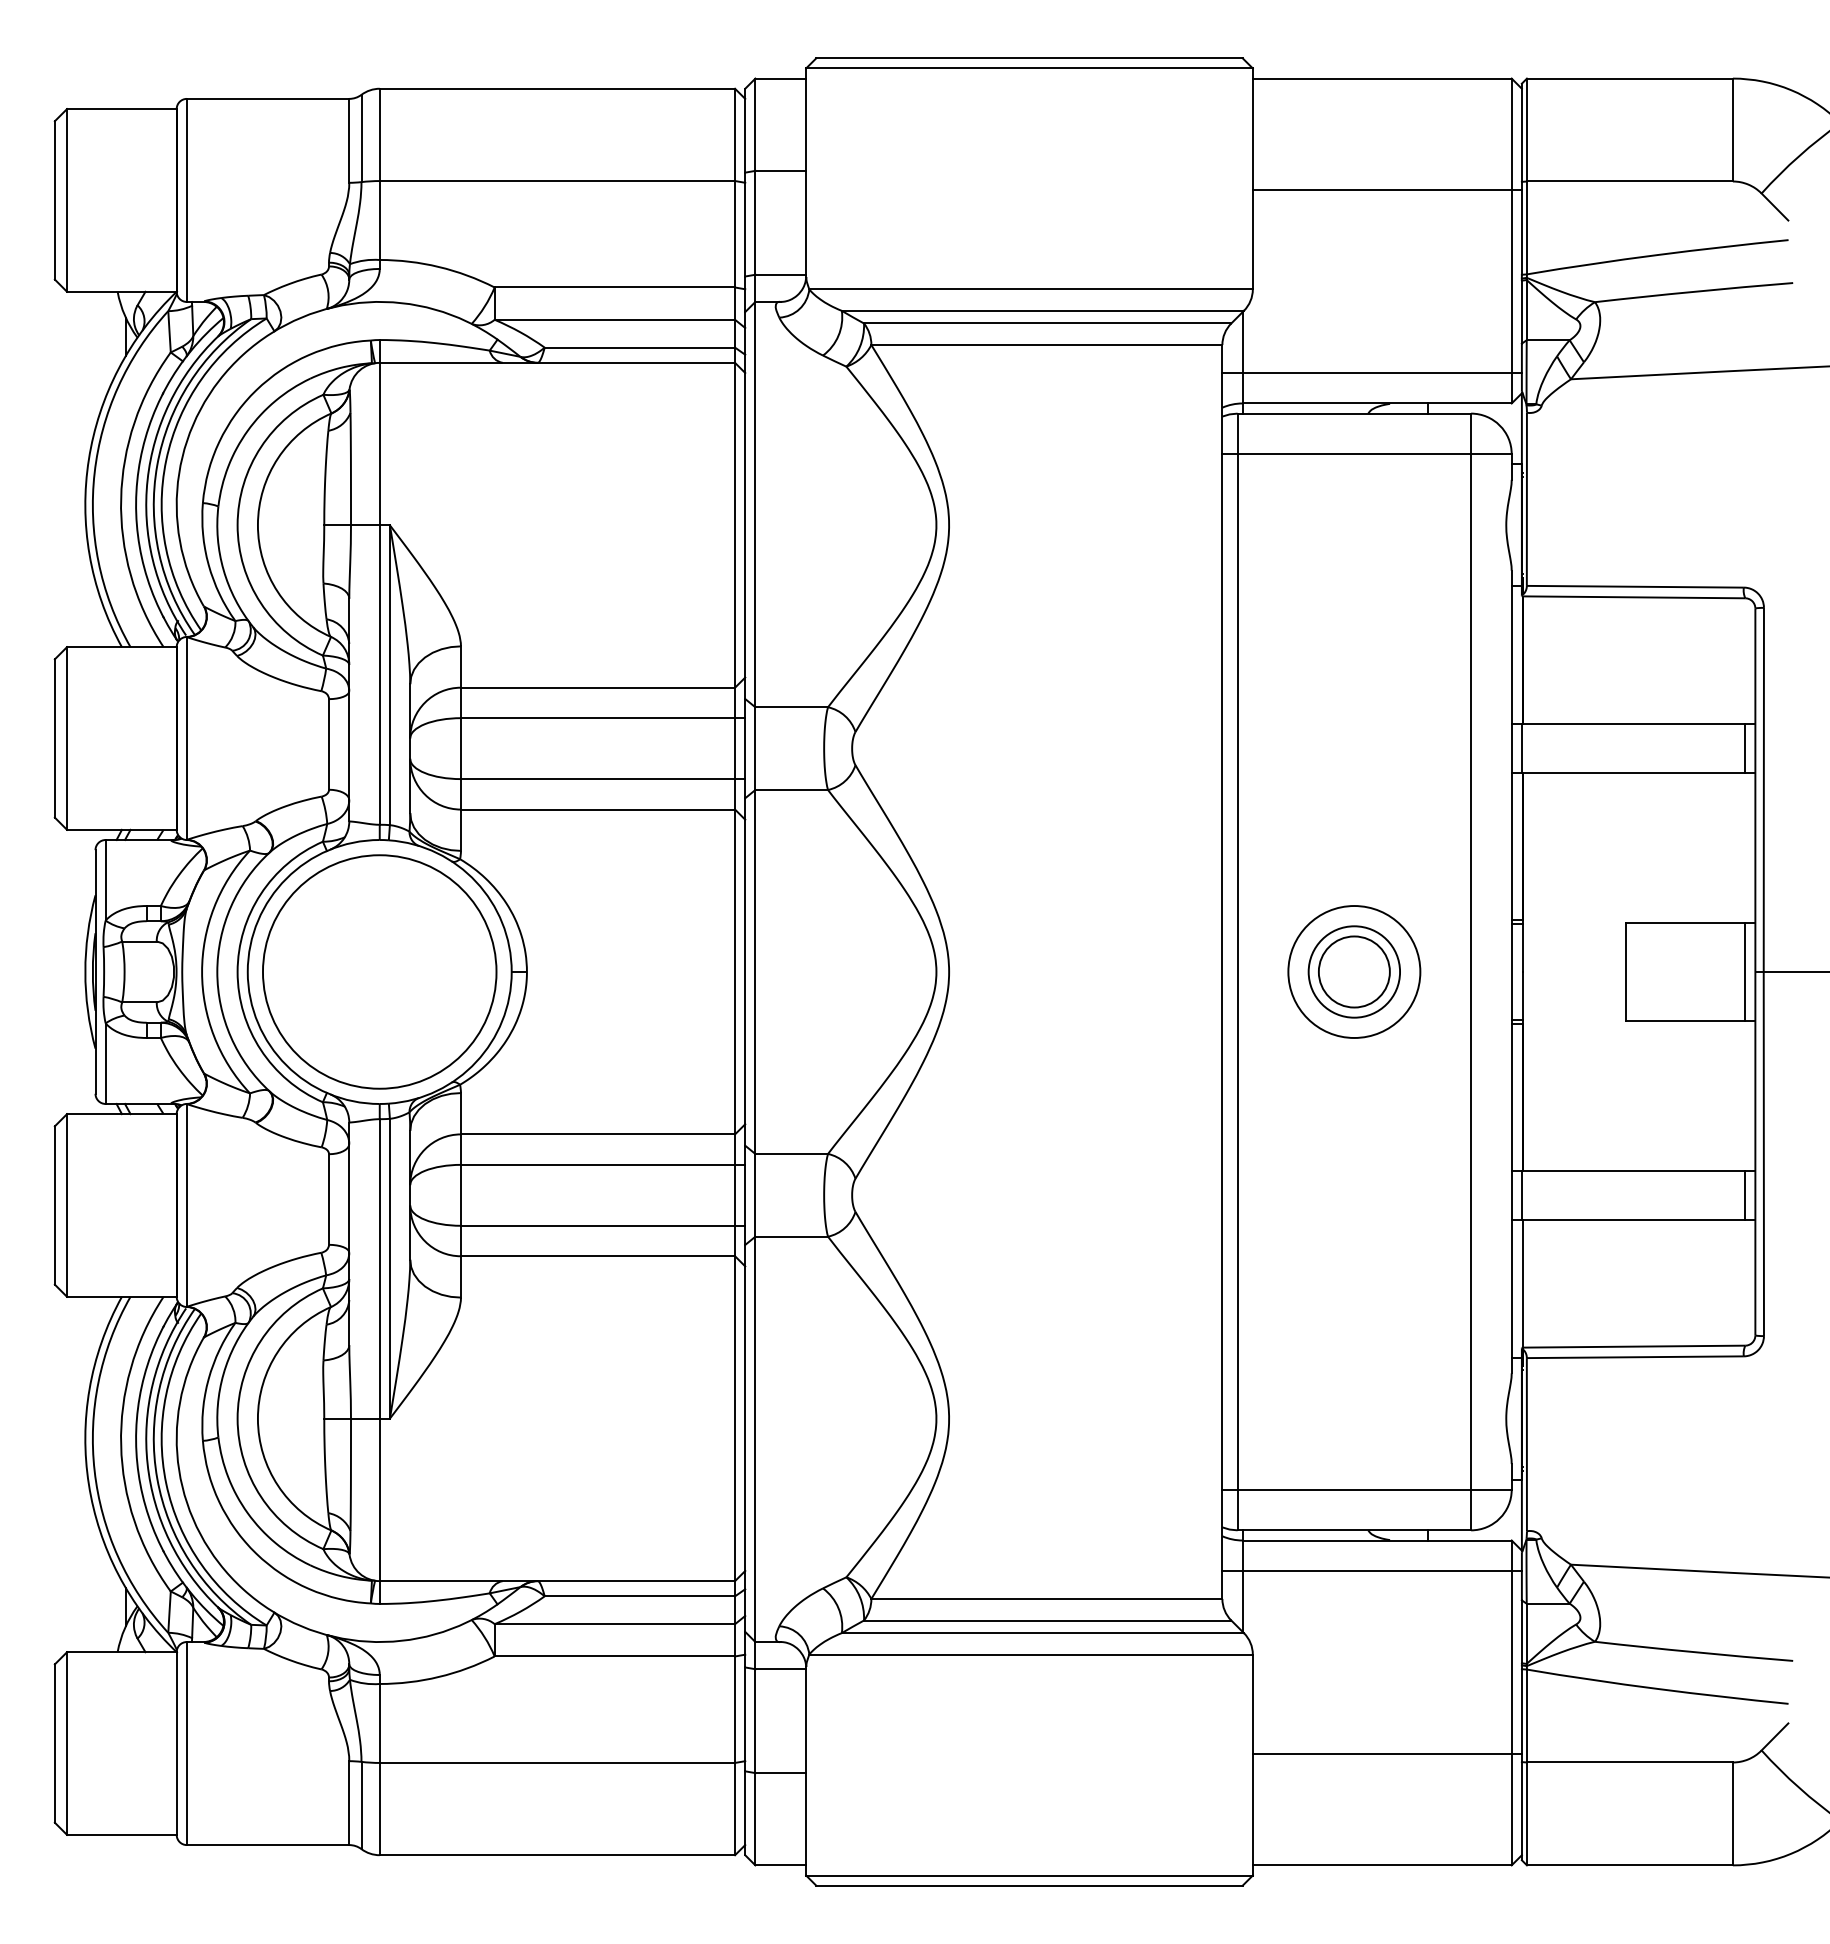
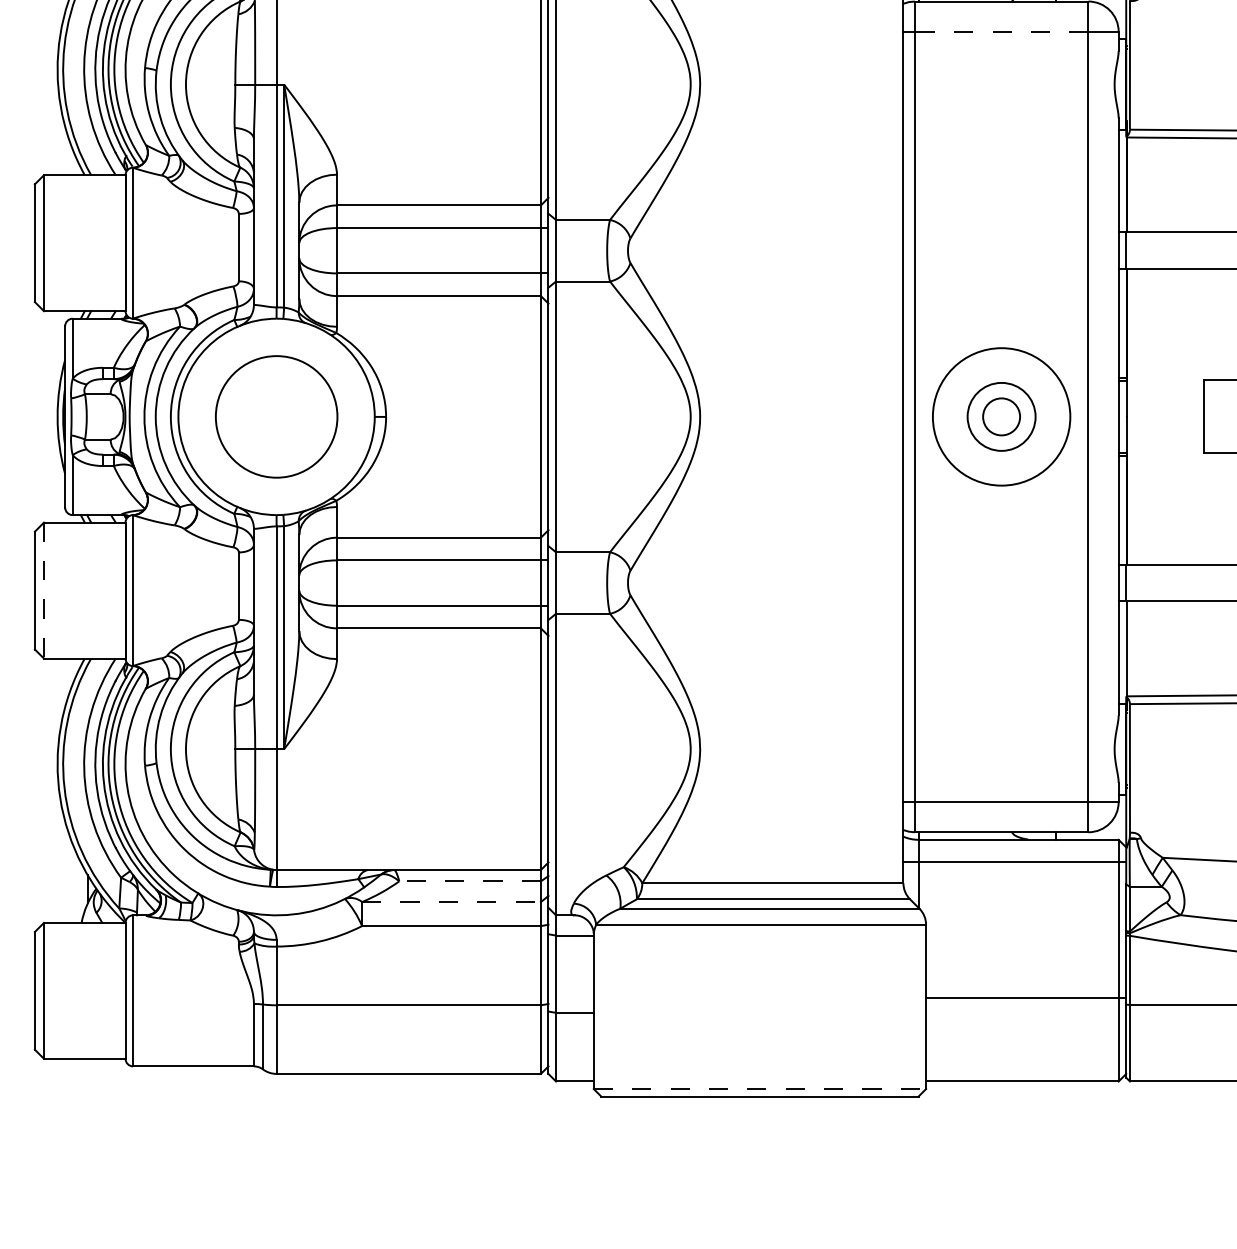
line: (1354, 454) -> (1001, 31), solid -> dashed
circle: (379, 971) -> (276, 416), size x0.7
circle: (1353, 971) -> (1000, 416), size x0.7
circle: (1354, 971) -> (1001, 416), size x1.4
line: (67, 1205) -> (44, 590), solid -> dashed
line: (639, 1596) -> (469, 881), solid -> dashed
line: (615, 1624) -> (451, 902), solid -> dashed
line: (1030, 1875) -> (760, 1089), solid -> dashed

